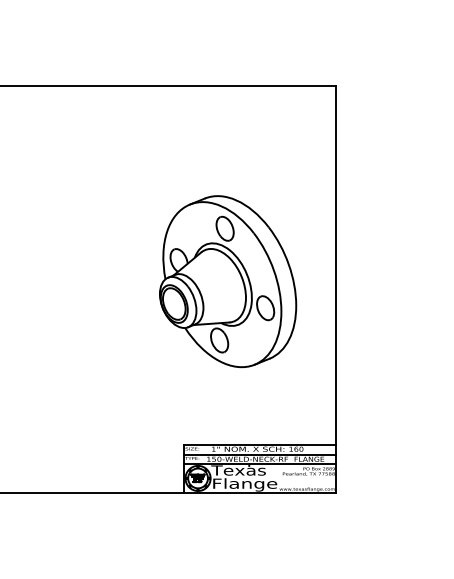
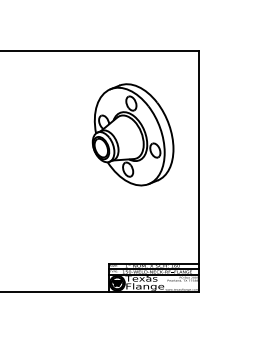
part: (227, 281) -> (132, 134), moved

